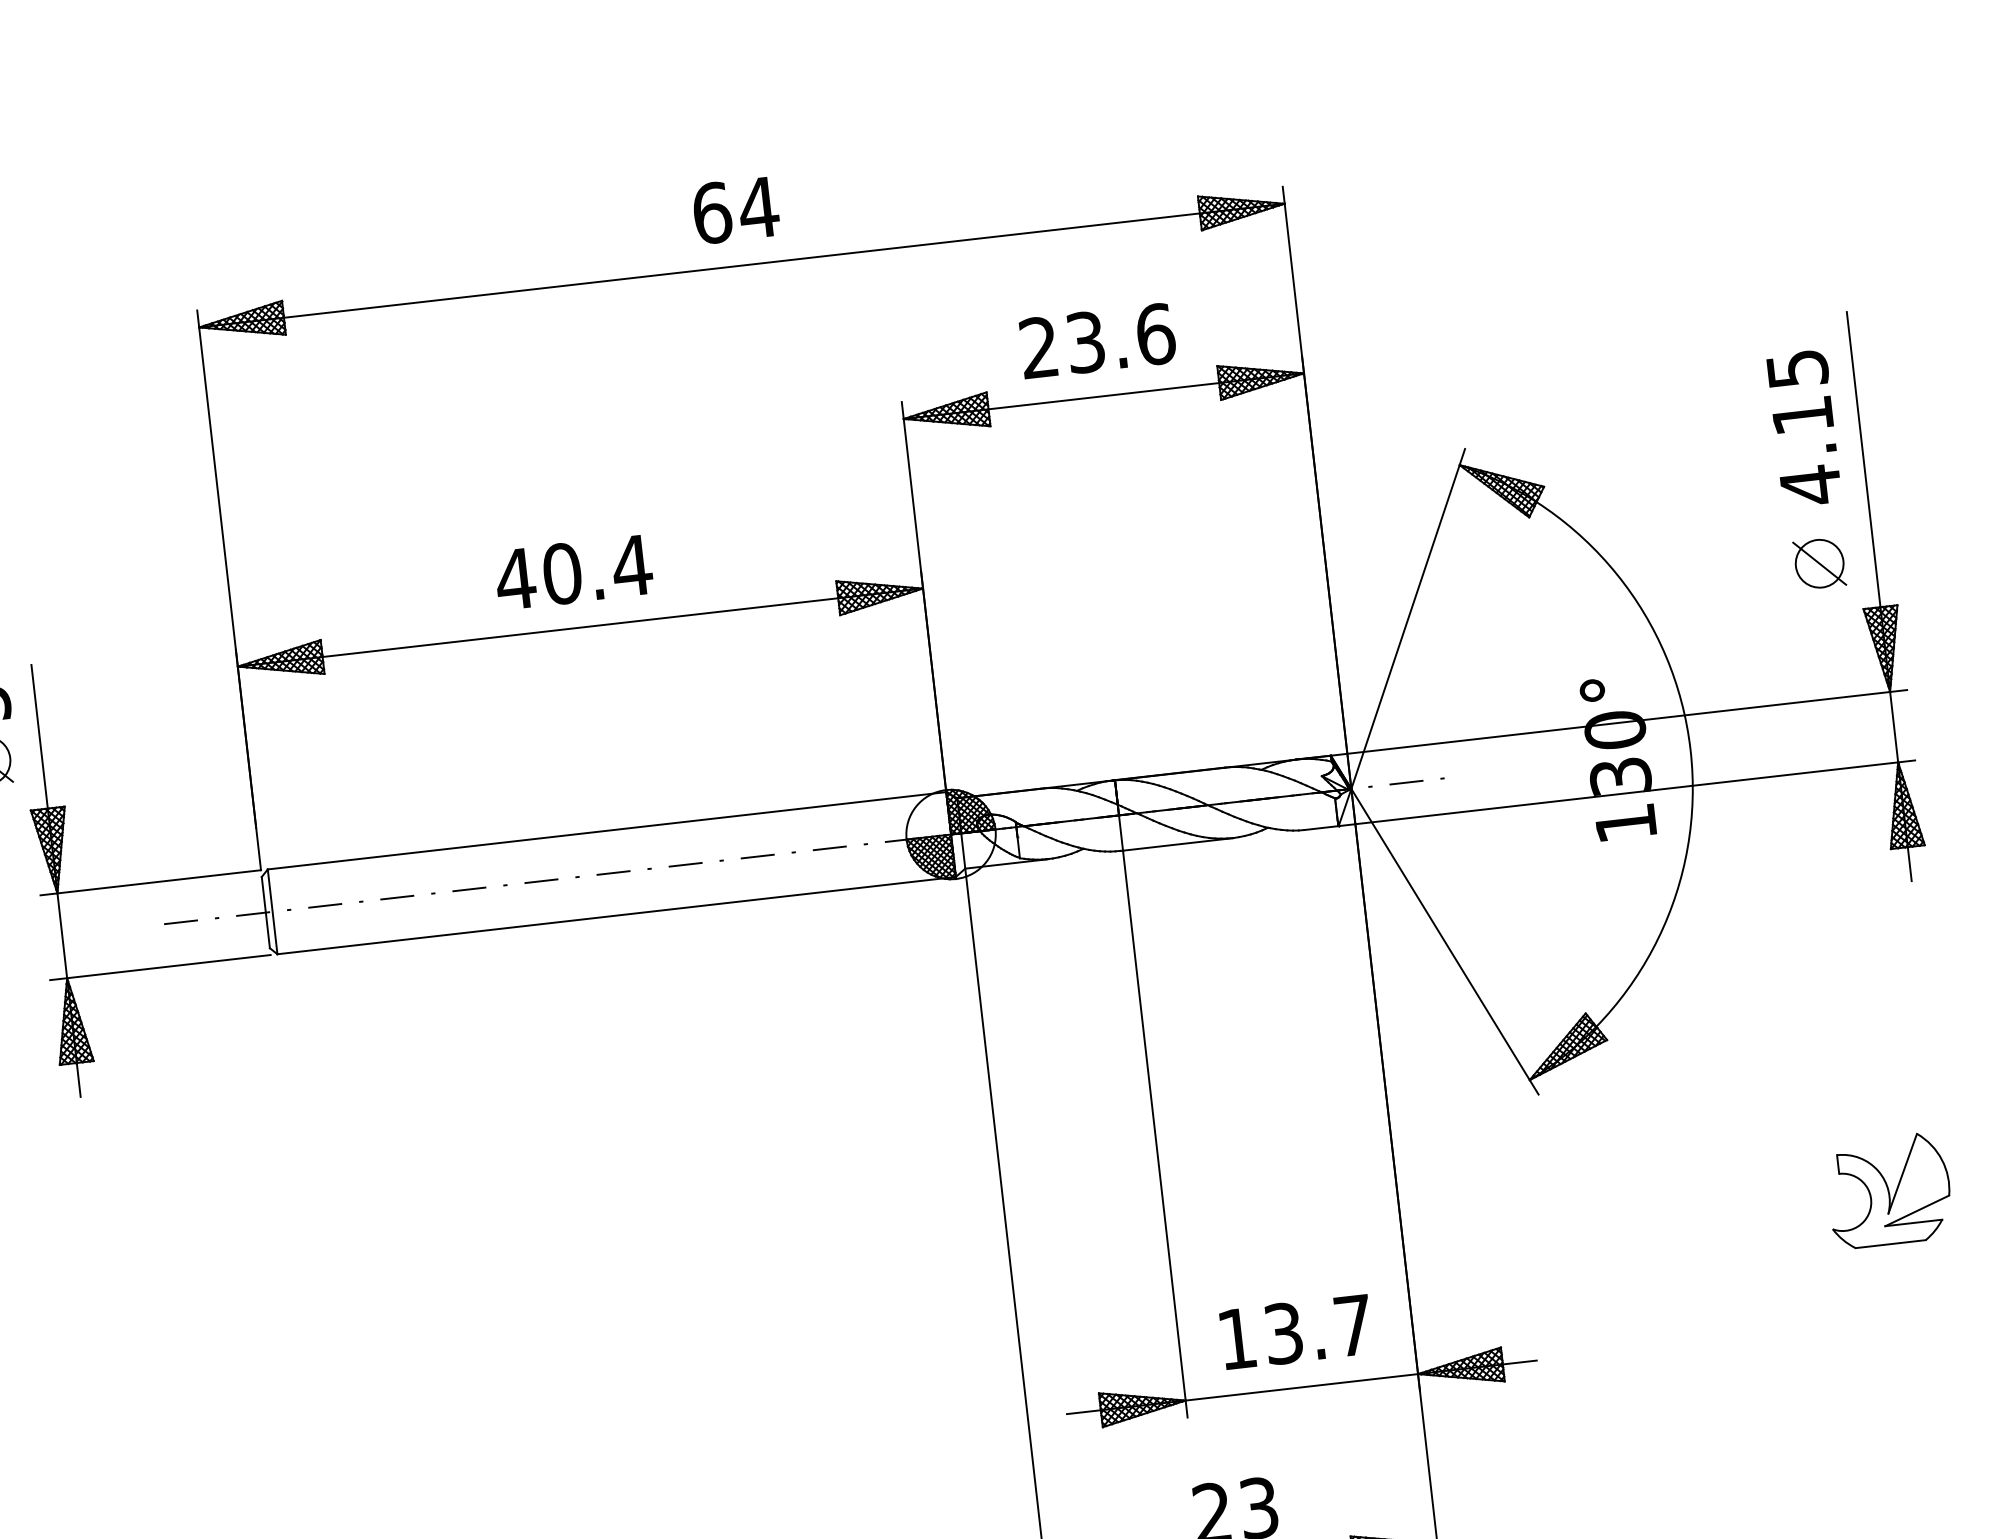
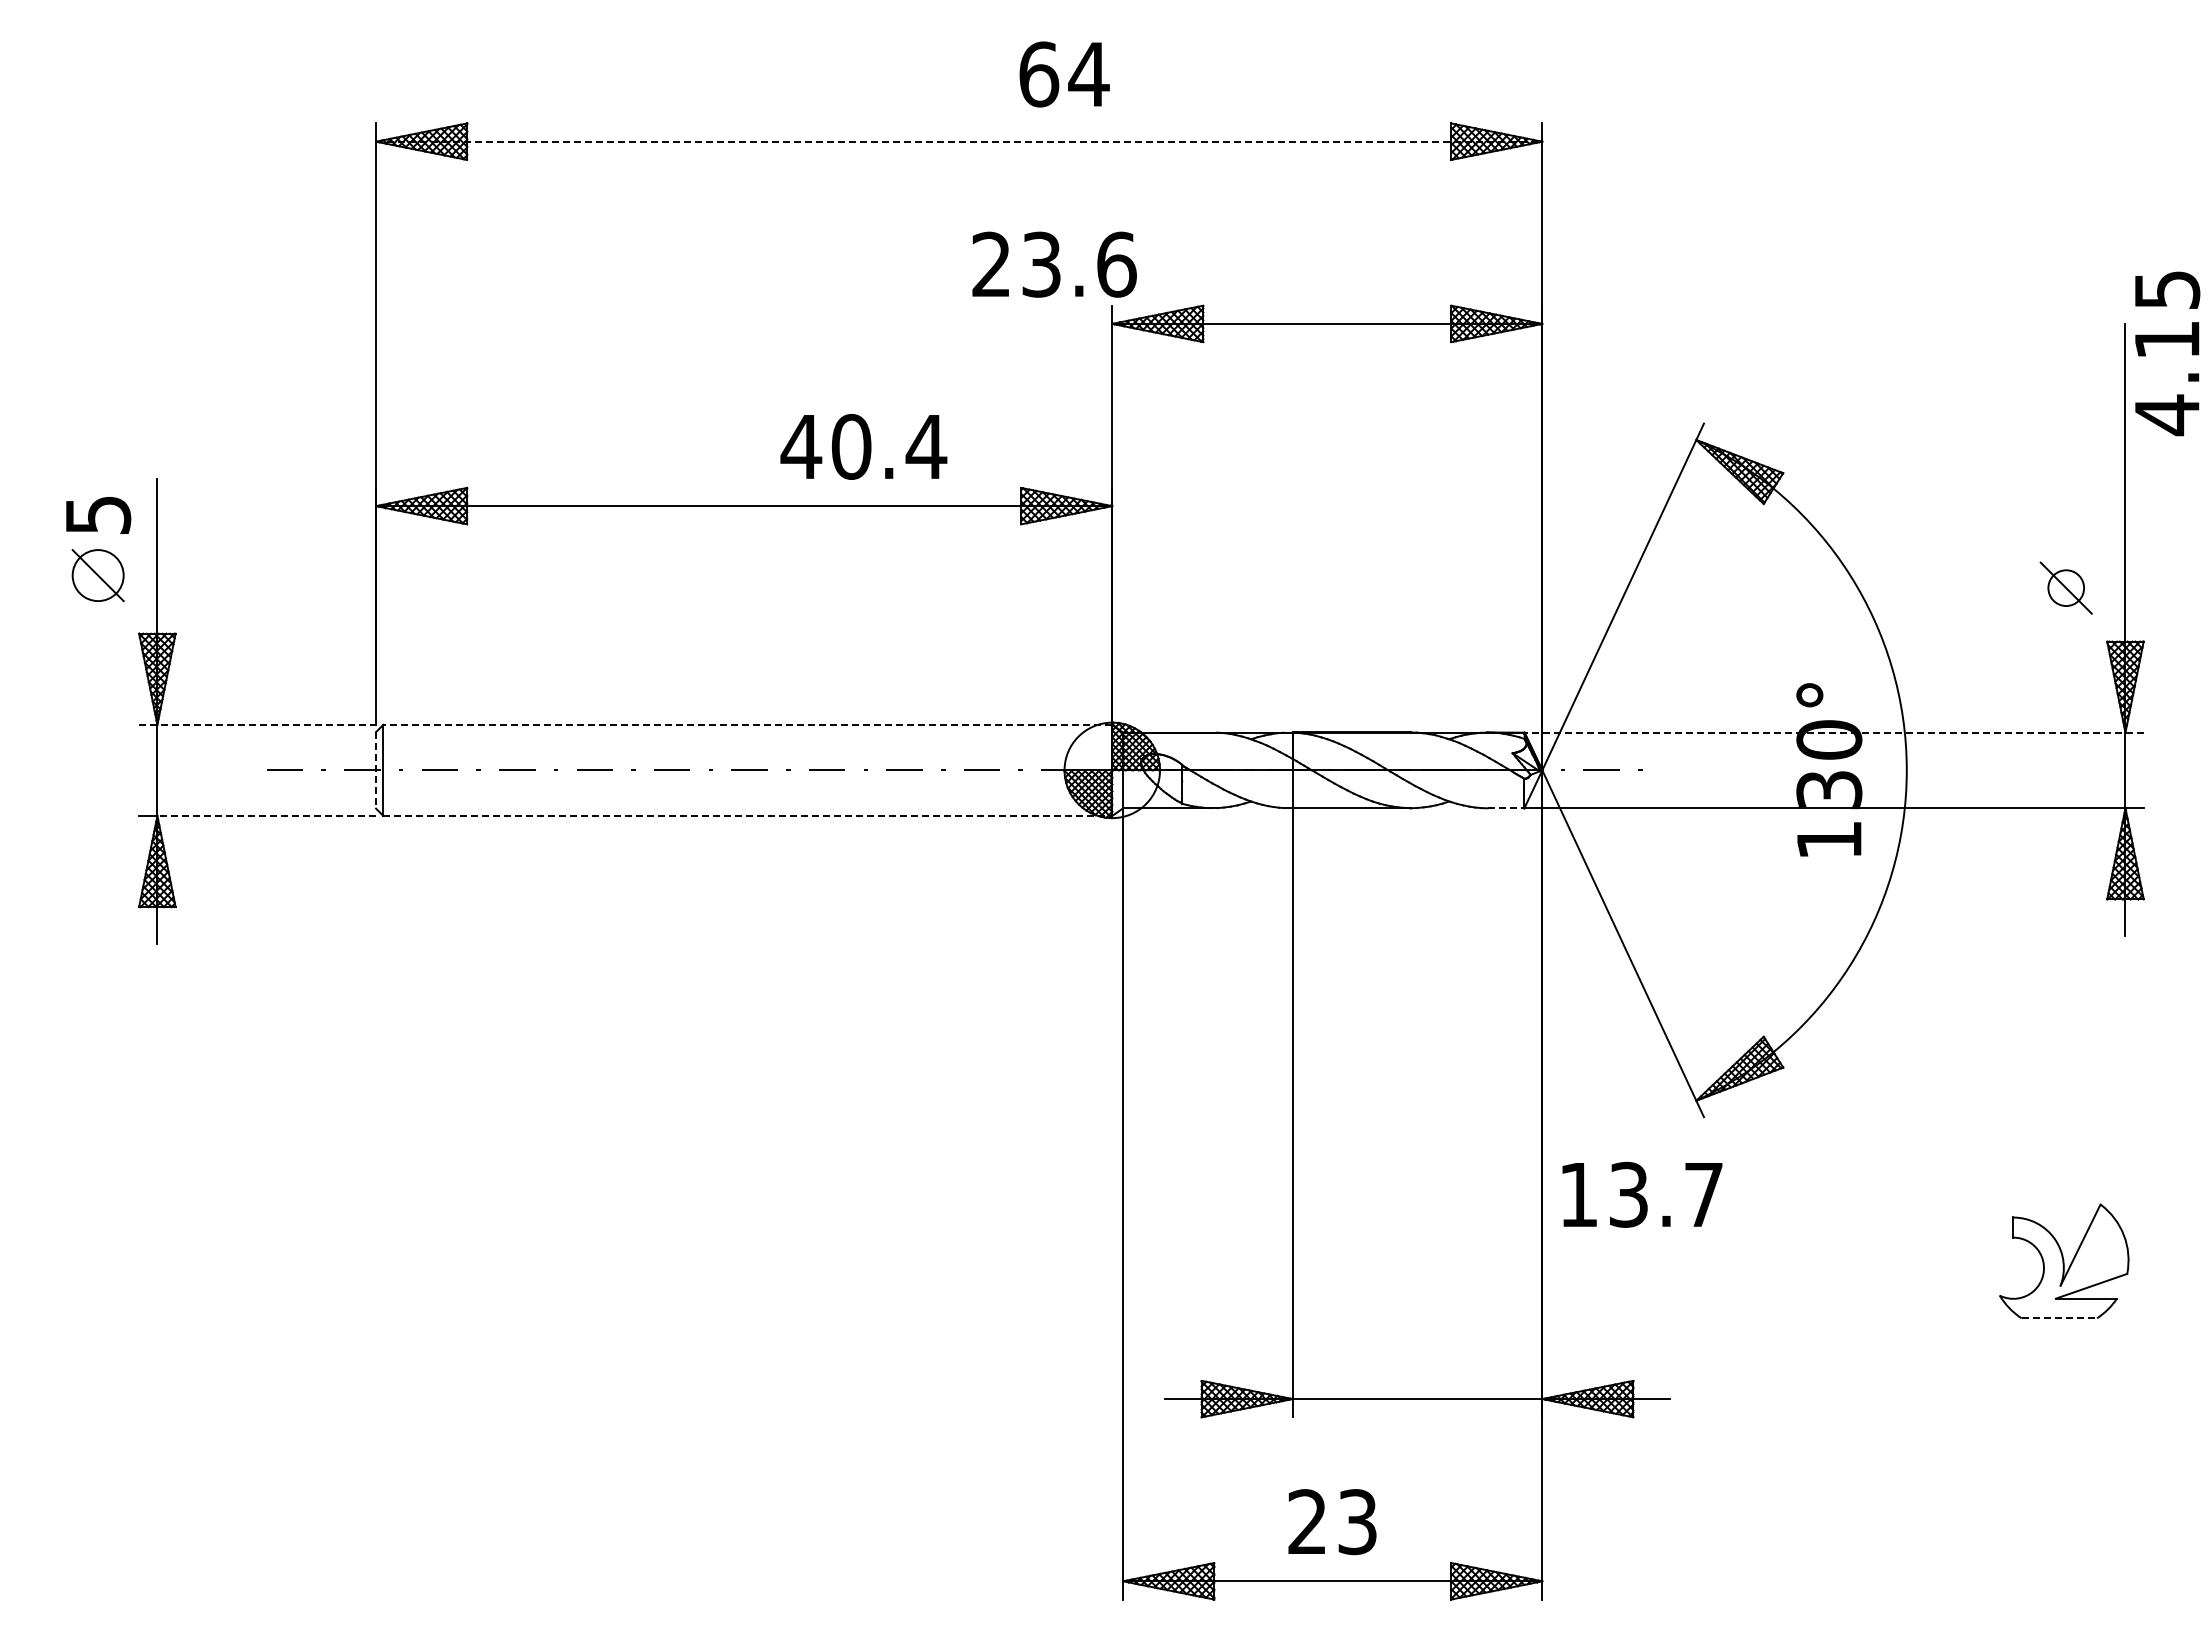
text: (735, 210) -> (1064, 74), moved
line: (742, 265) -> (959, 141), solid -> dashed
text: (1097, 340) -> (1054, 264), moved
text: (1804, 428) -> (2167, 353), moved
circle: (1818, 563) -> (2065, 587), size x0.7
text: (573, 572) -> (863, 446), moved
line: (1619, 722) -> (1834, 732), solid -> dashed
line: (1322, 828) -> (1506, 808), solid -> dashed
line: (606, 830) -> (747, 724), solid -> dashed
line: (151, 882) -> (258, 724), solid -> dashed
line: (266, 912) -> (376, 770), solid -> dashed
line: (617, 915) -> (748, 815), solid -> dashed
line: (168, 966) -> (266, 815), solid -> dashed
line: (1890, 1244) -> (2059, 1318), solid -> dashed
text: (1296, 1331) -> (1642, 1194), moved

